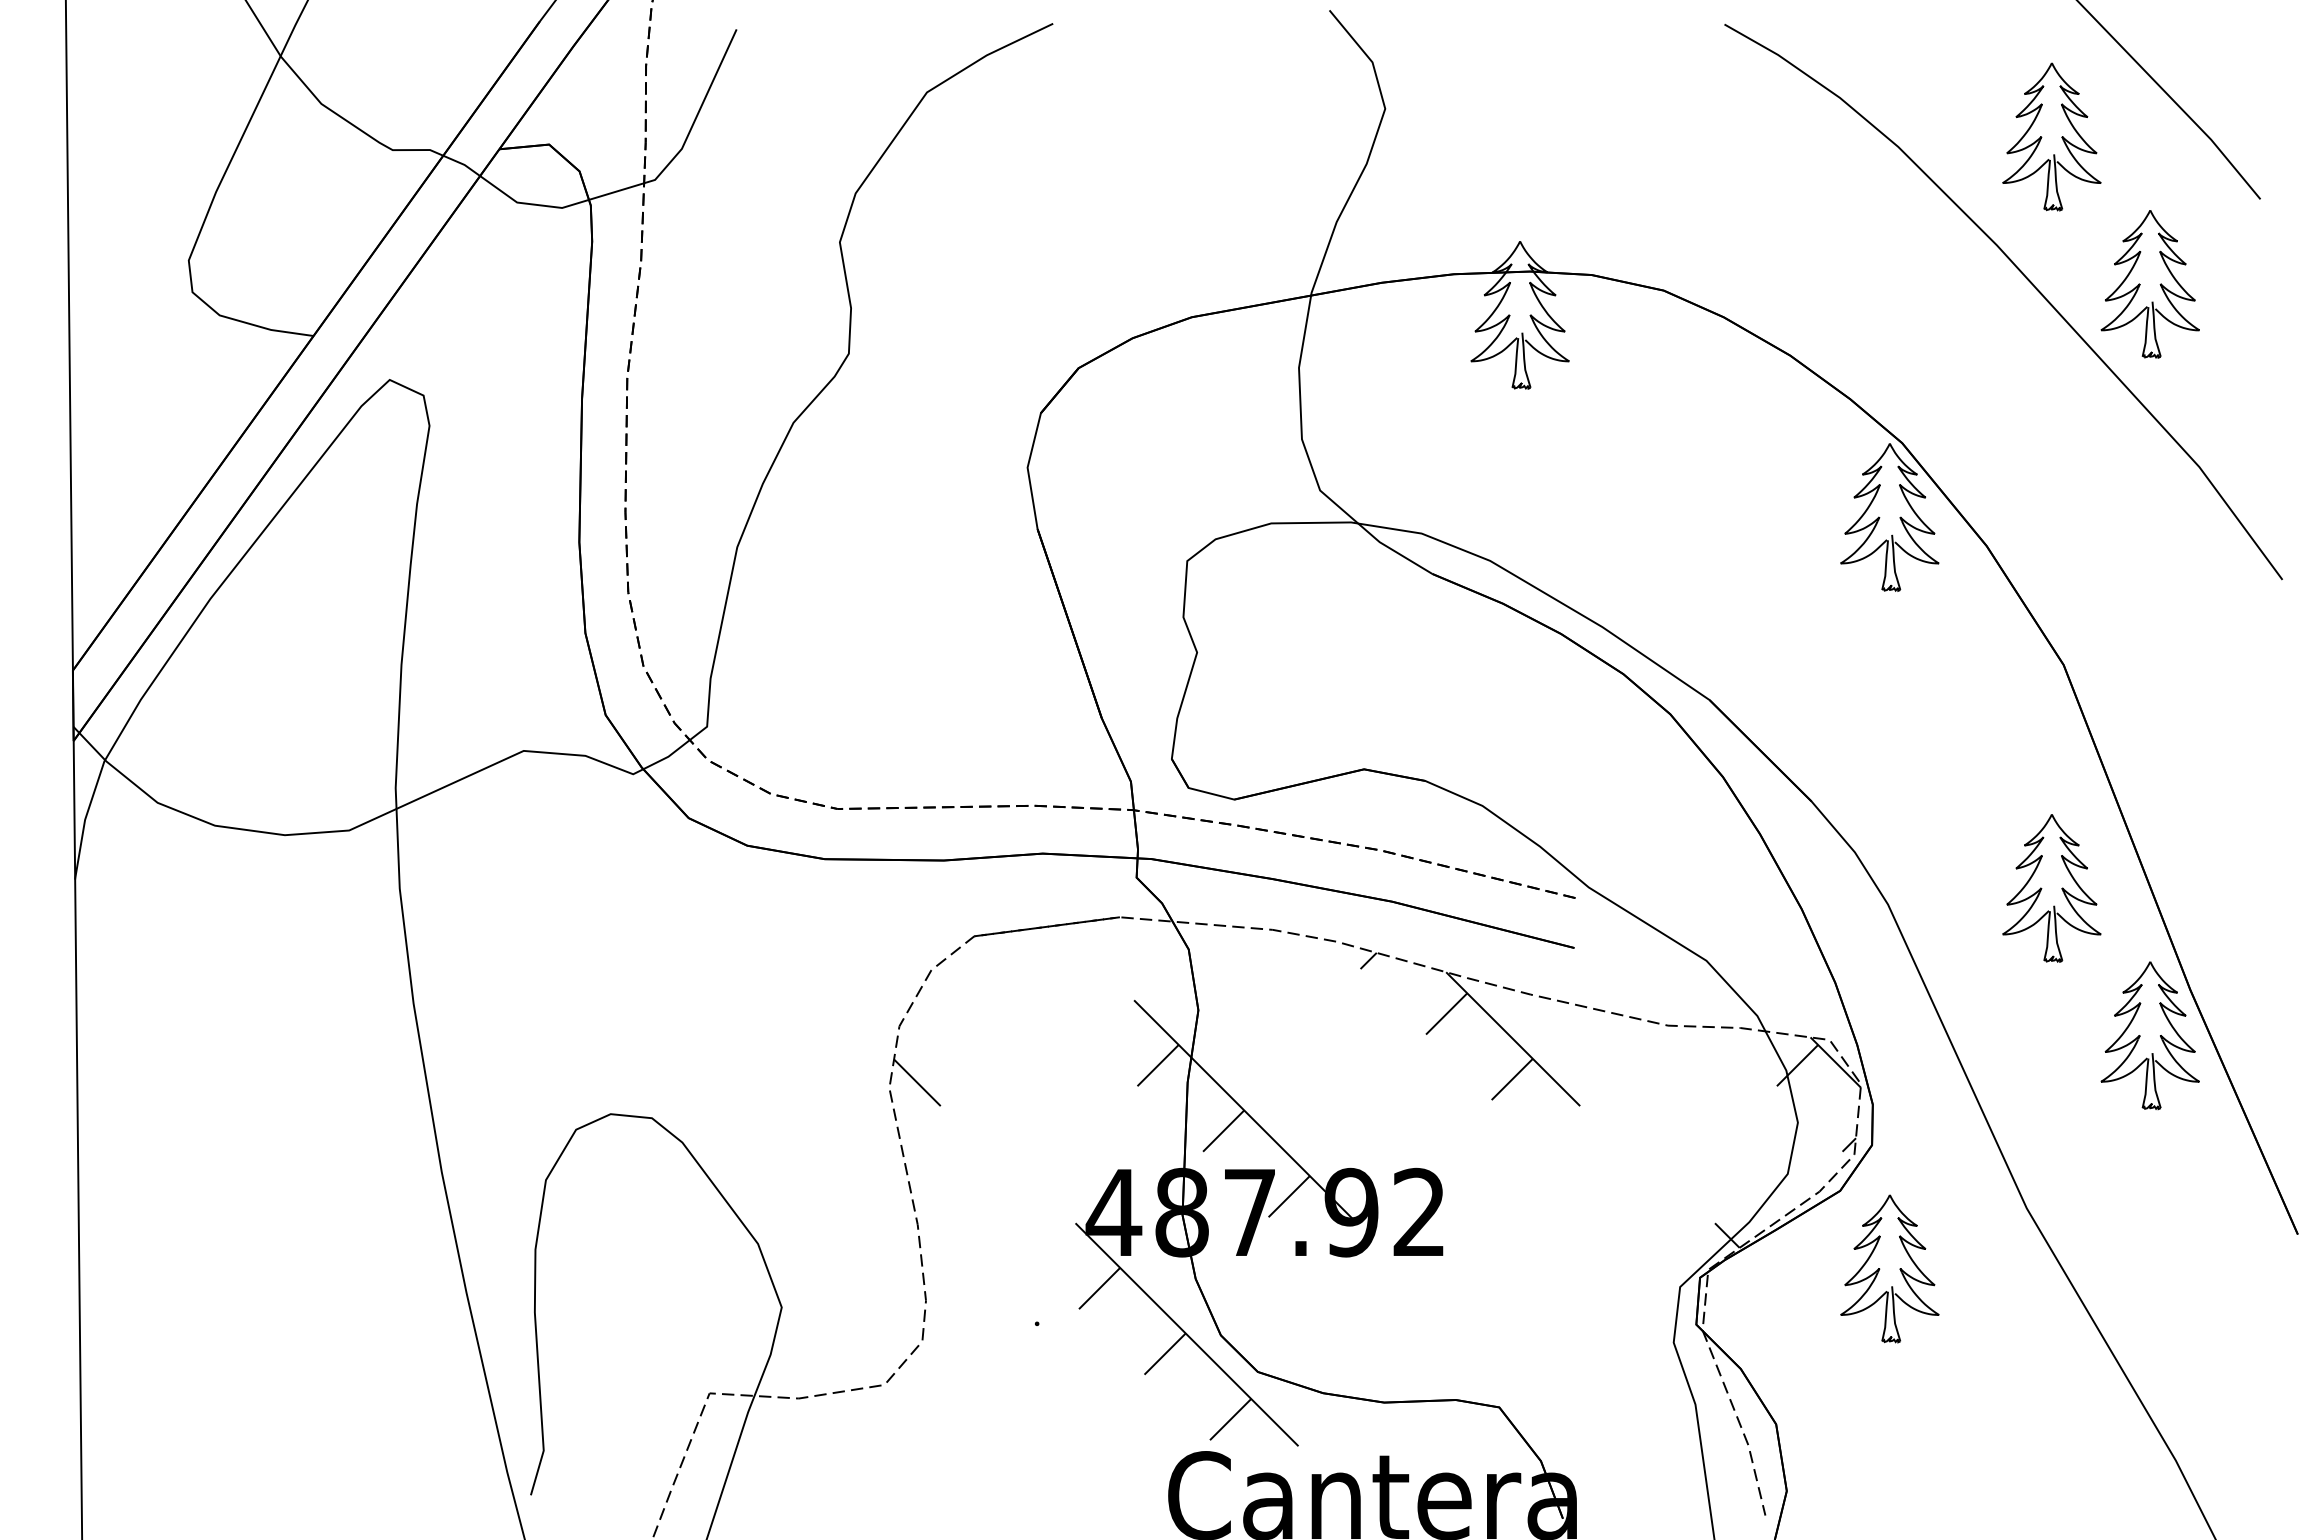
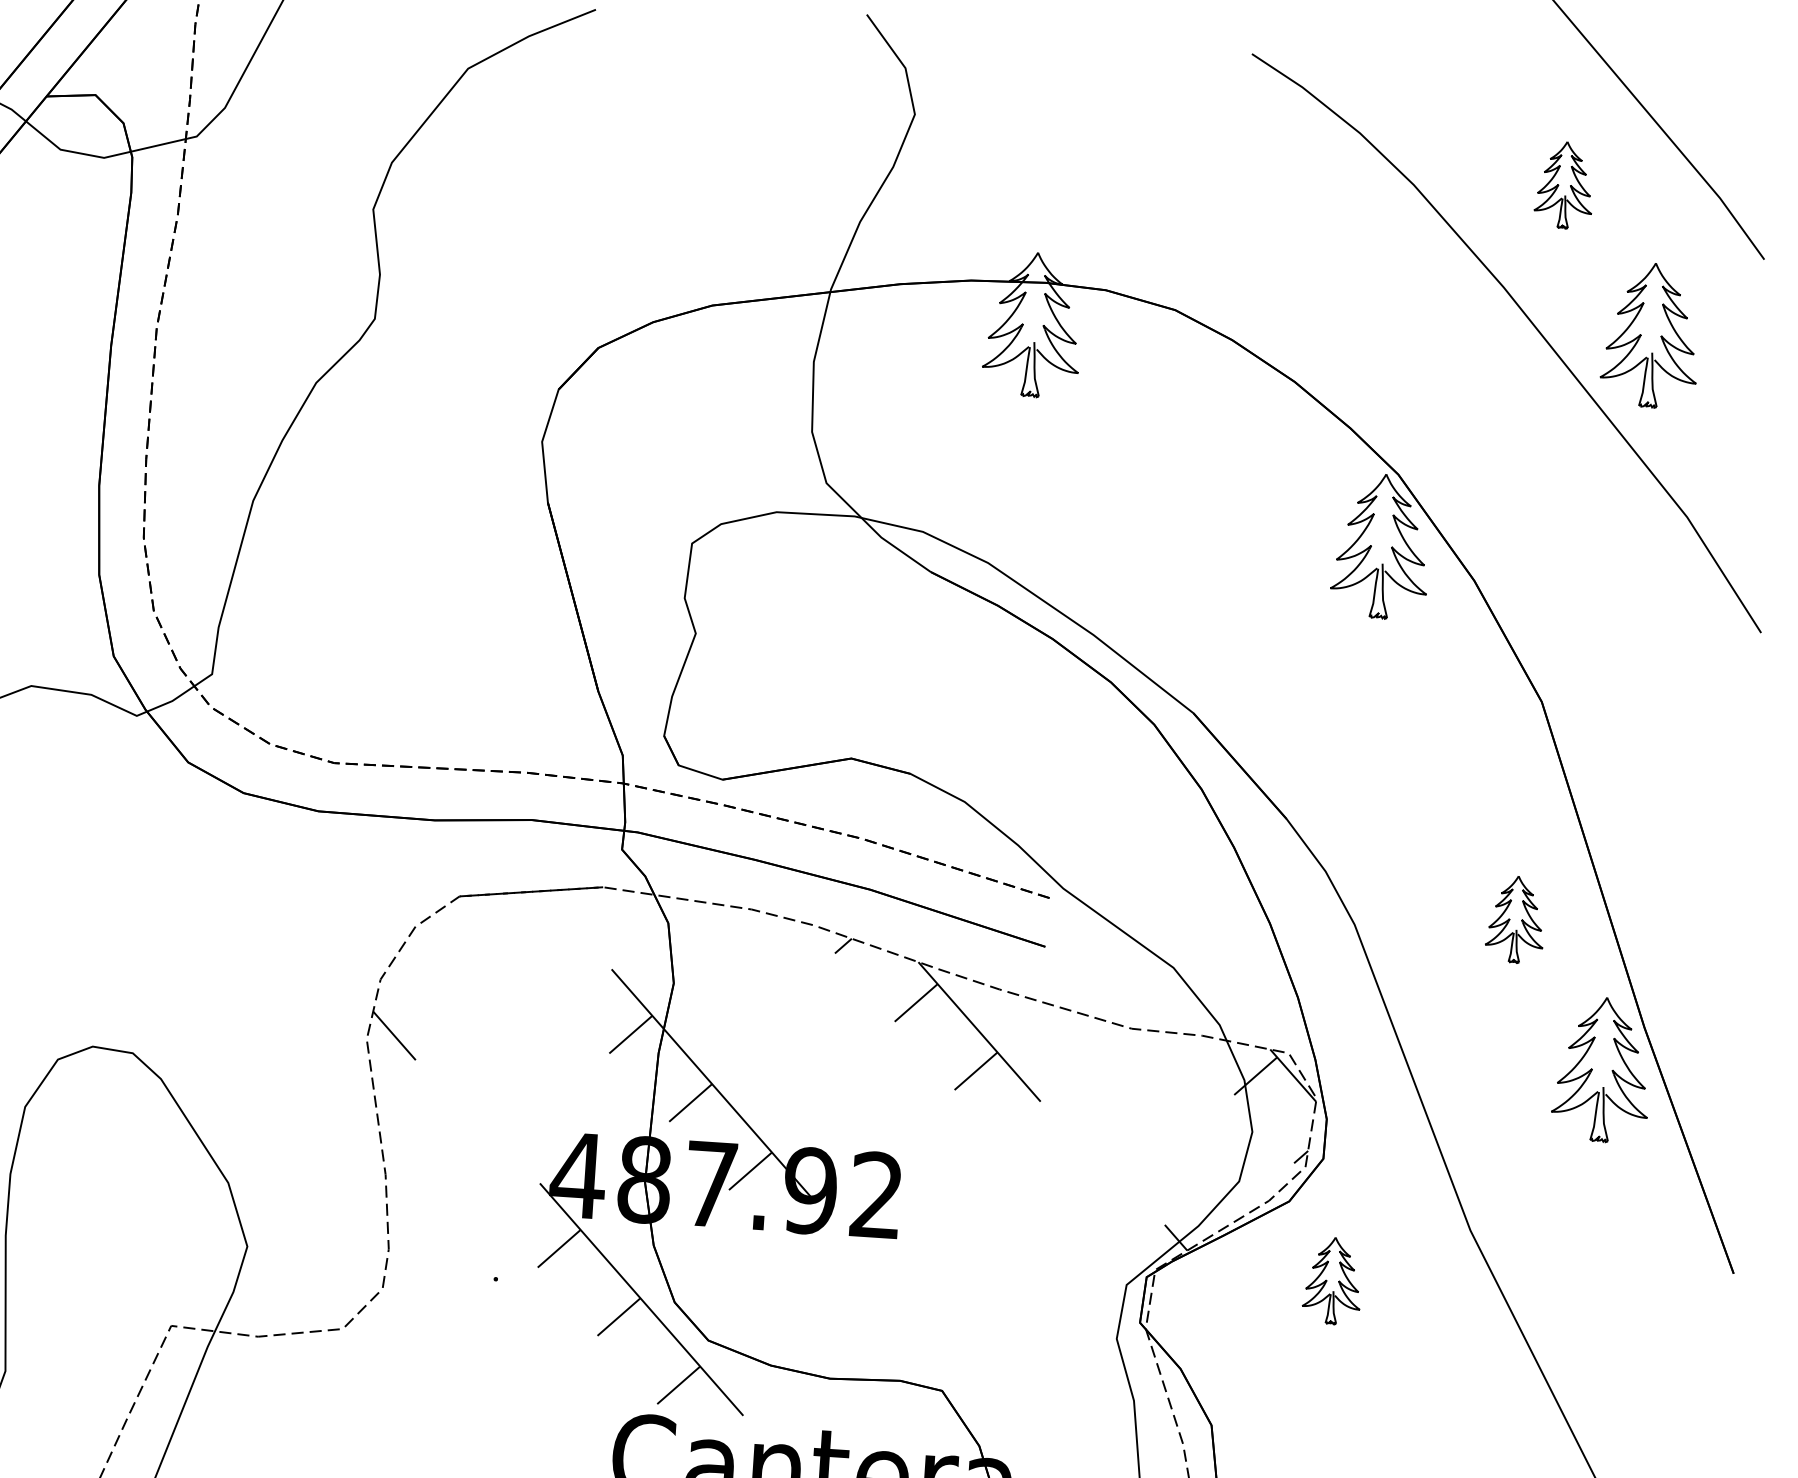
part: (2051, 136) -> (1564, 184), size x0.6
part: (2051, 888) -> (1515, 919), size x0.6
part: (1889, 1268) -> (1332, 1280), size x0.6

